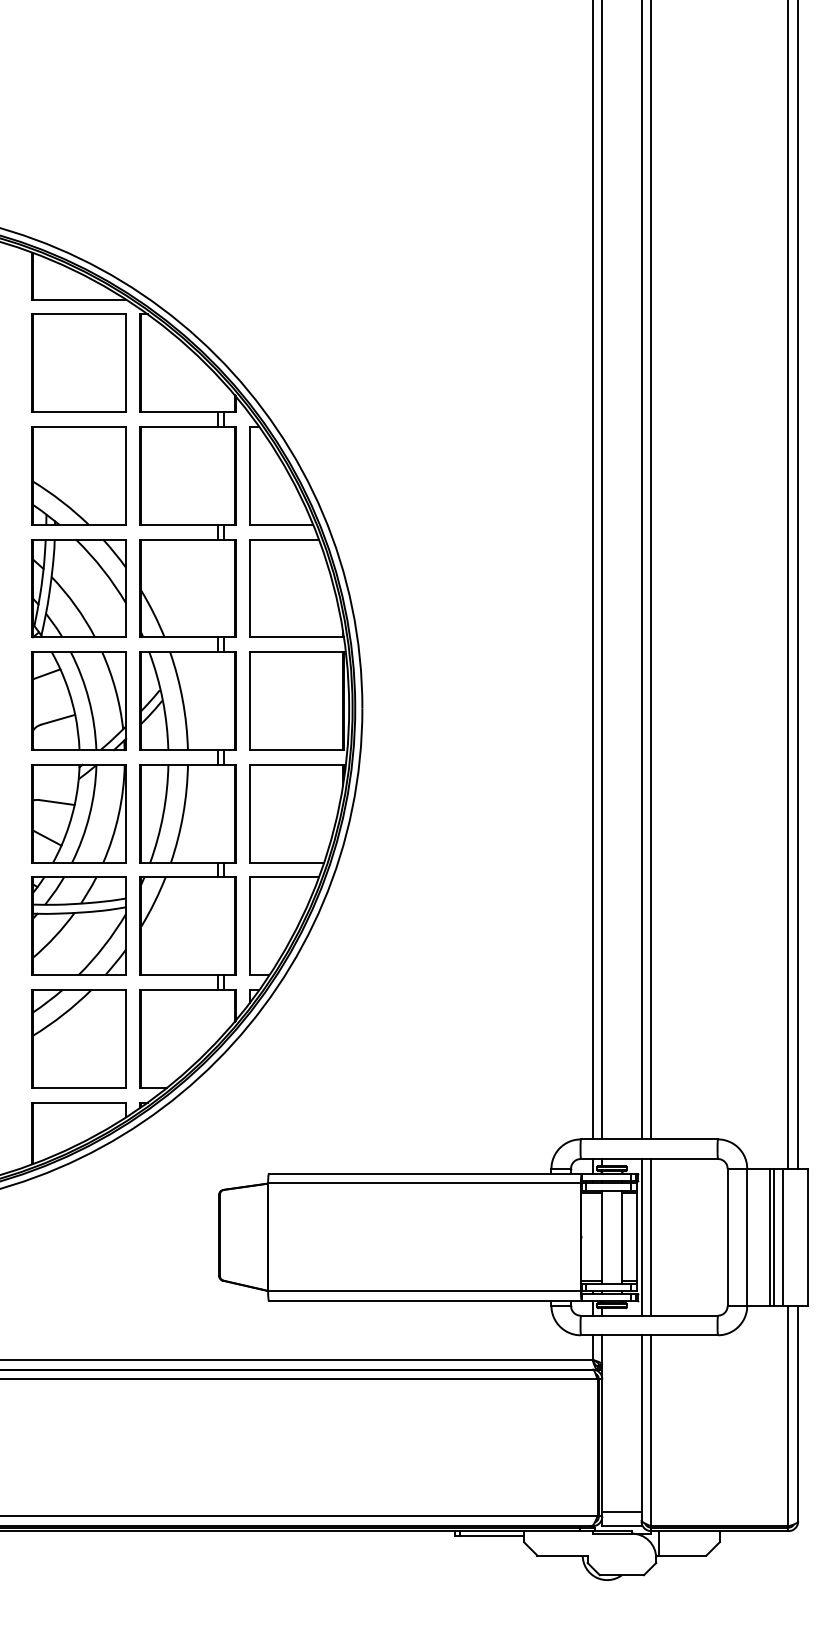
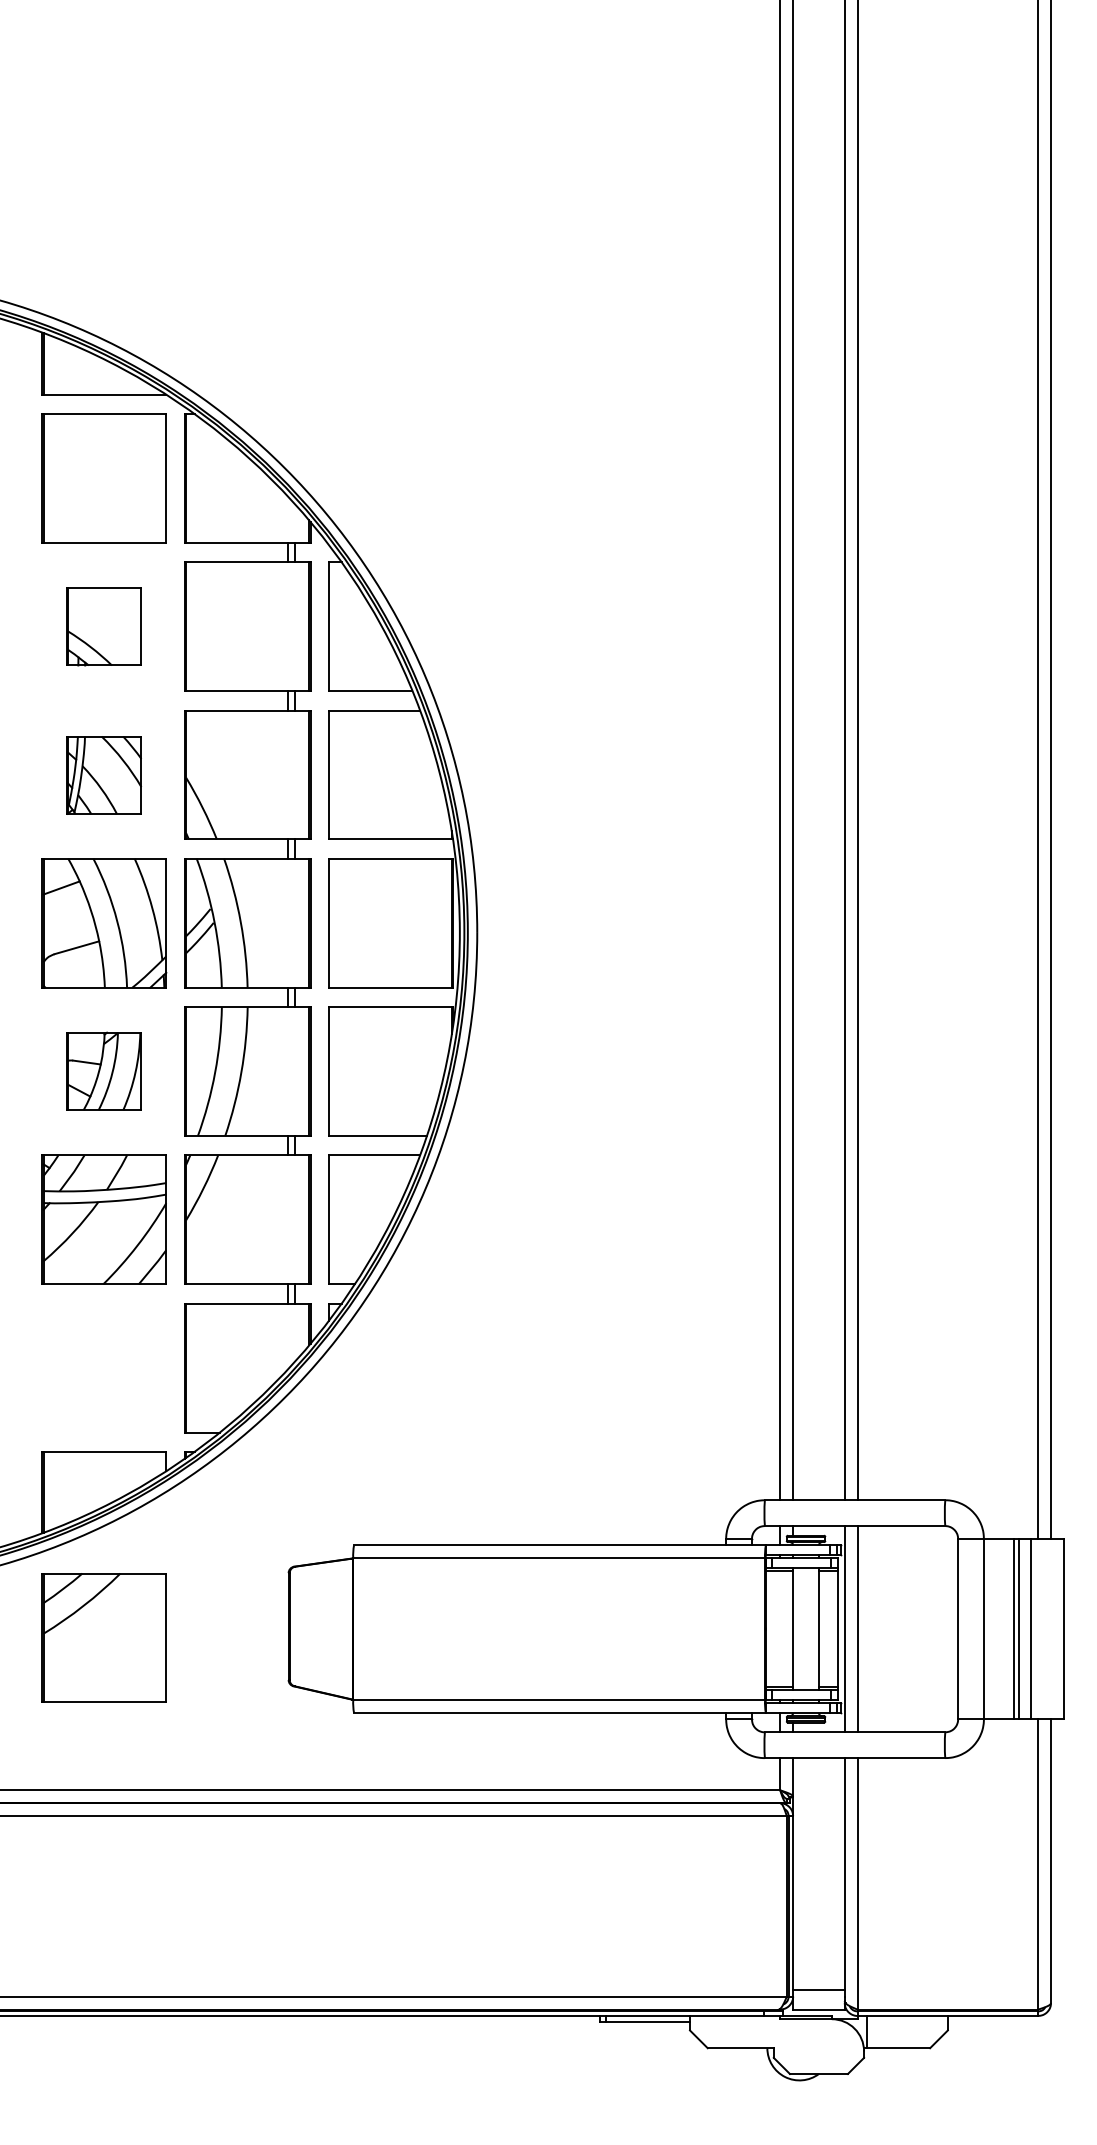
part: (78, 475) -> (103, 626), size x0.6
part: (78, 588) -> (103, 774), size x0.6
part: (78, 813) -> (103, 1071), size x0.6
part: (78, 1038) -> (103, 1637), moved

